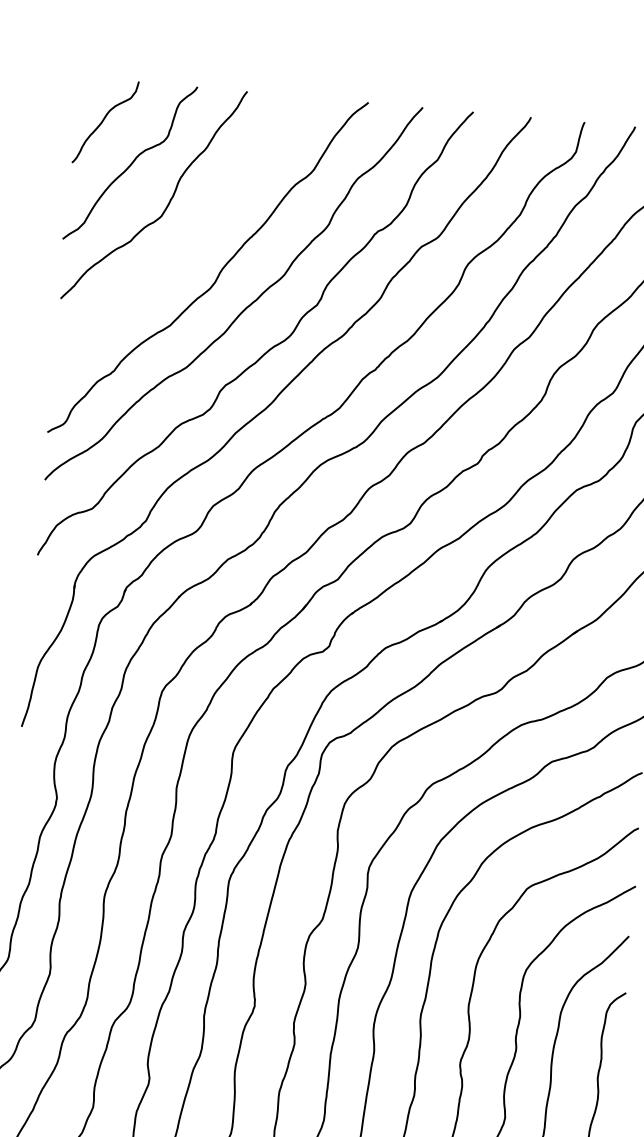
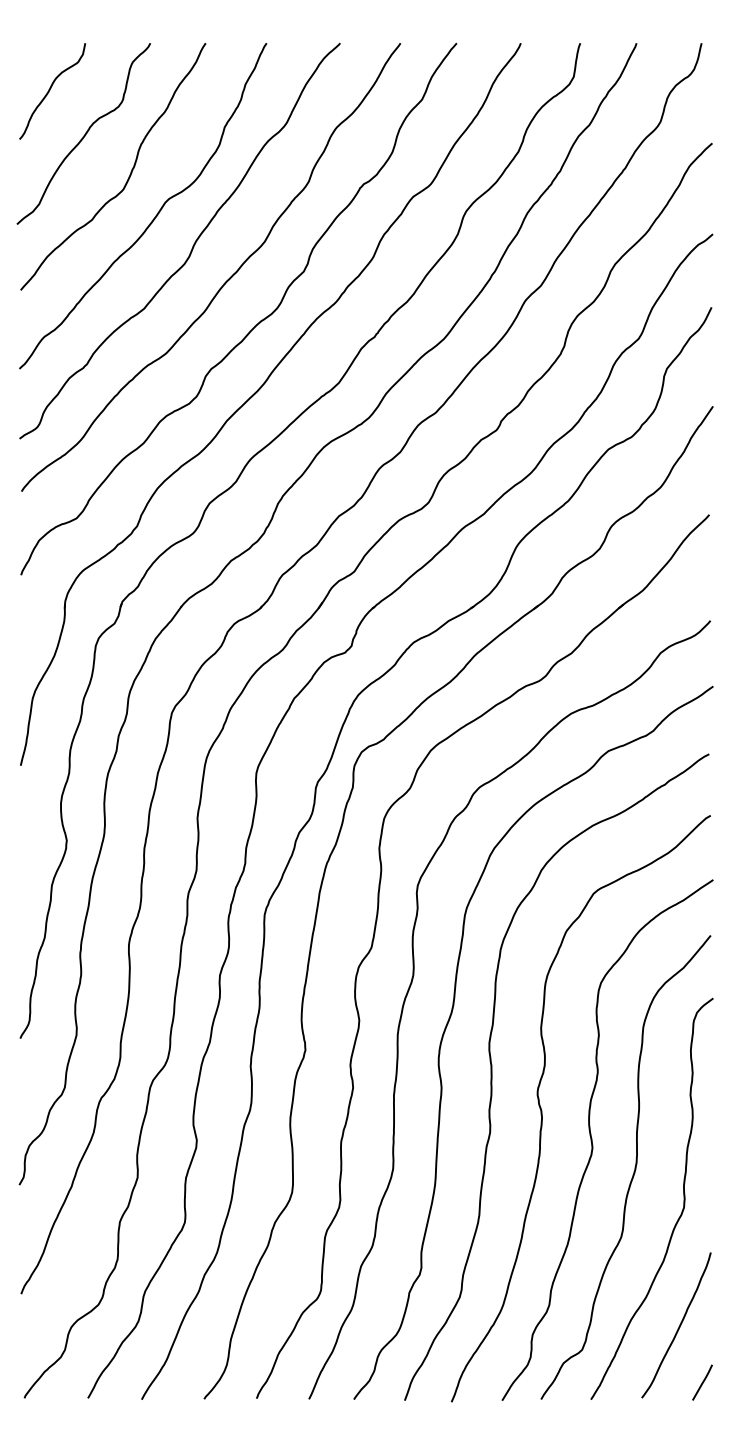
curve: (188, 242) -> (155, 215), added

